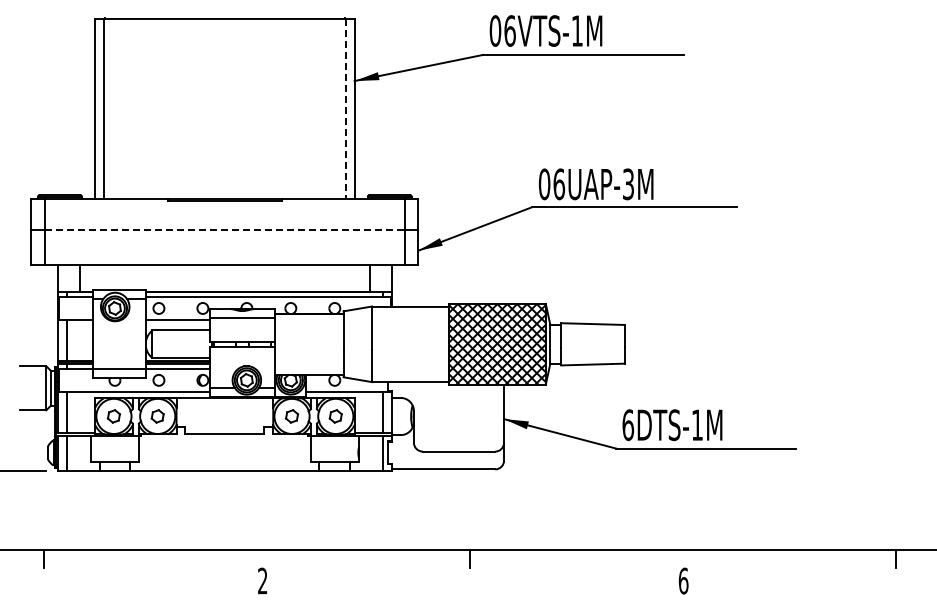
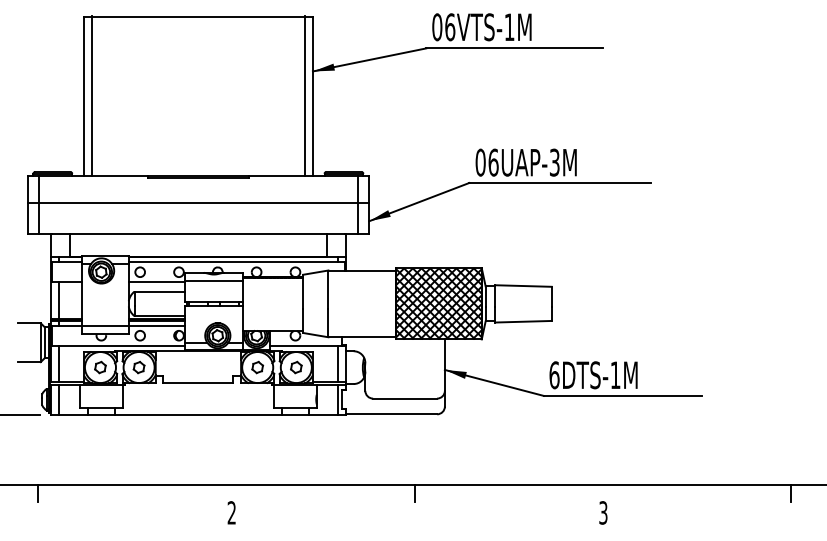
line: (345, 109) -> (304, 96), dashed -> solid
line: (225, 230) -> (198, 203), dashed -> solid
text: (683, 580) -> (603, 512), 6 -> 3

